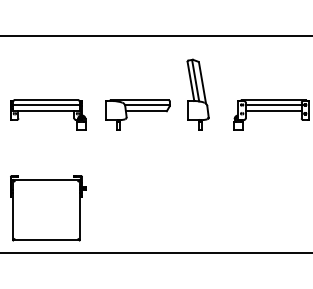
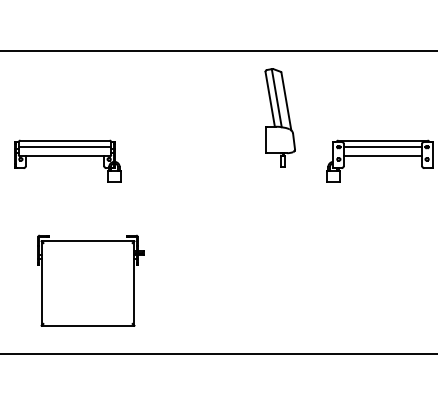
part: (197, 94) -> (279, 117), moved
part: (137, 114) -> (192, 160), removed
part: (48, 208) -> (90, 280), moved

